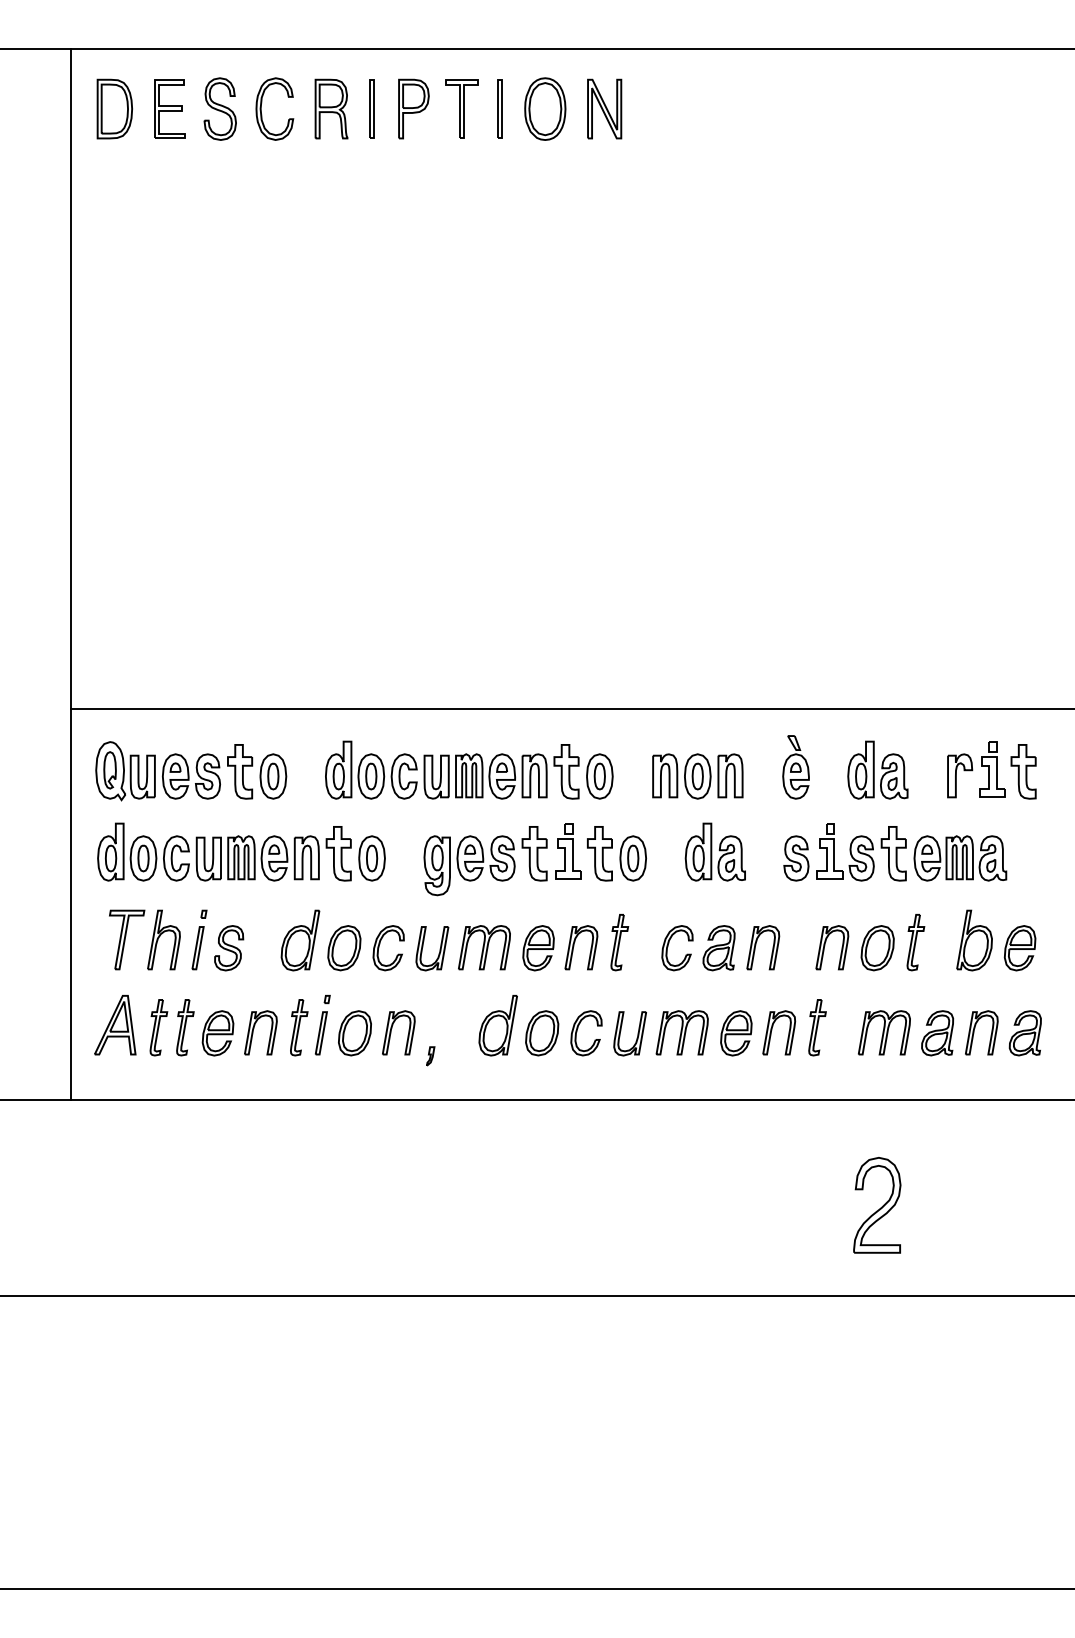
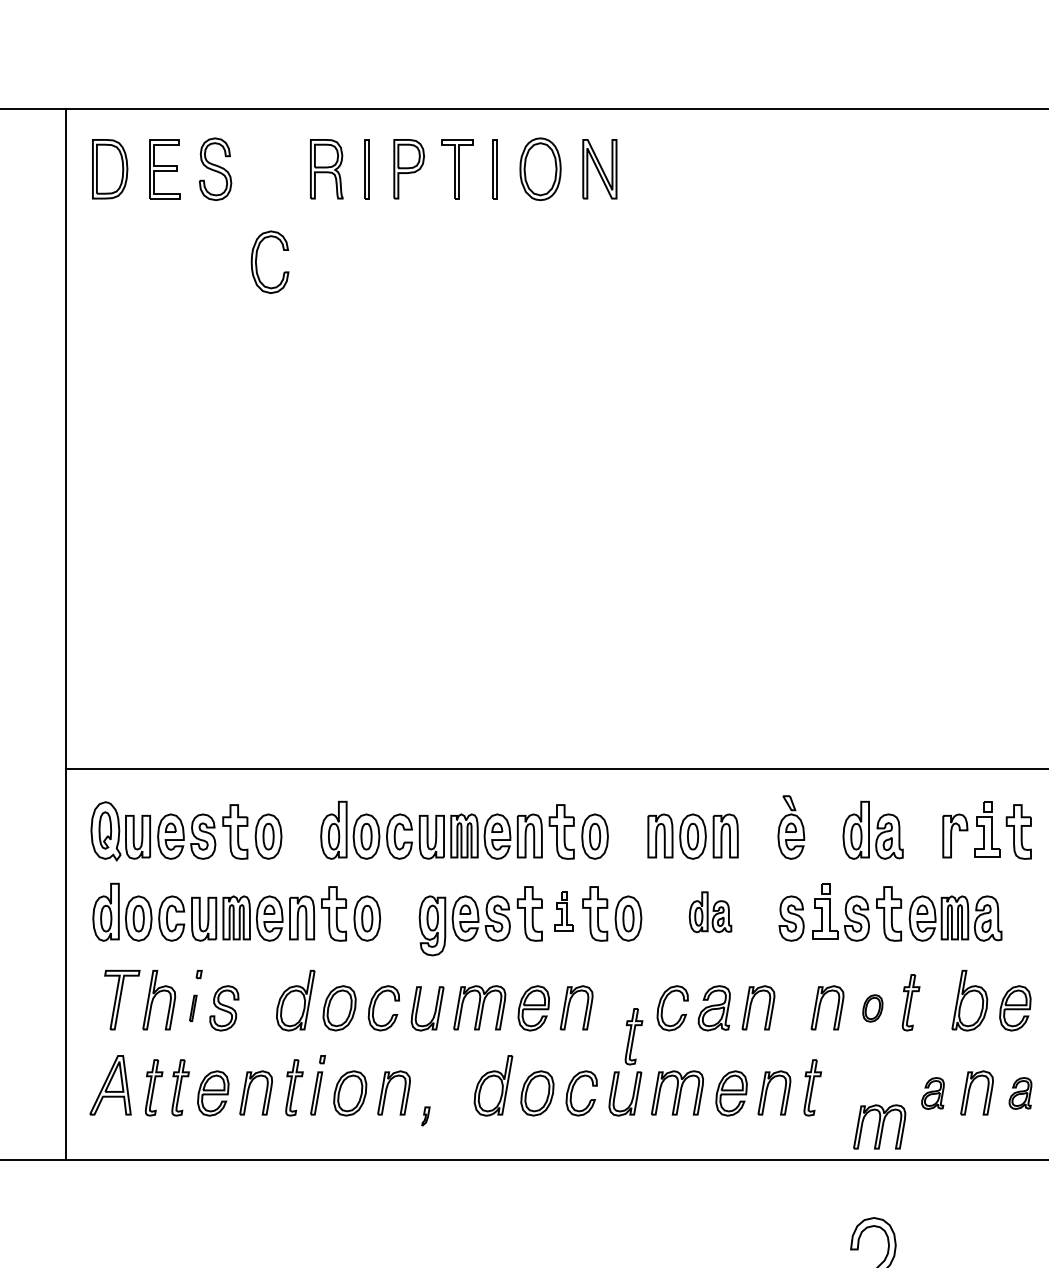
part: (262, 103) -> (257, 256), moved
part: (568, 851) -> (563, 911), size x0.7
part: (714, 851) -> (709, 911), size x0.7
part: (619, 942) -> (633, 1036), moved
part: (197, 948) -> (192, 1008), size x0.6
part: (877, 948) -> (872, 1008), size x0.6
part: (884, 1032) -> (879, 1126), moved
part: (937, 1033) -> (932, 1093), size x0.7
part: (1024, 1033) -> (1019, 1093), size x0.7

